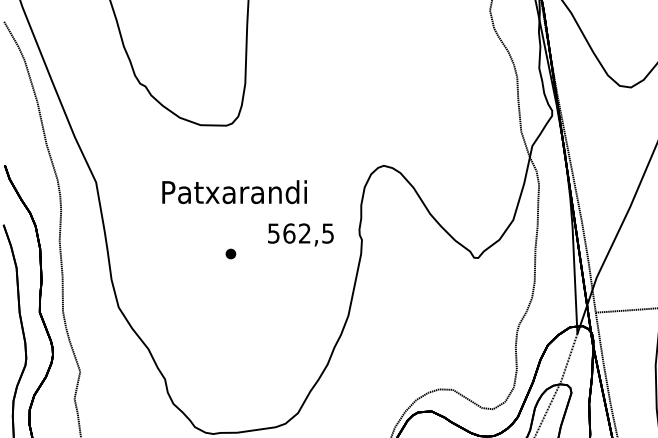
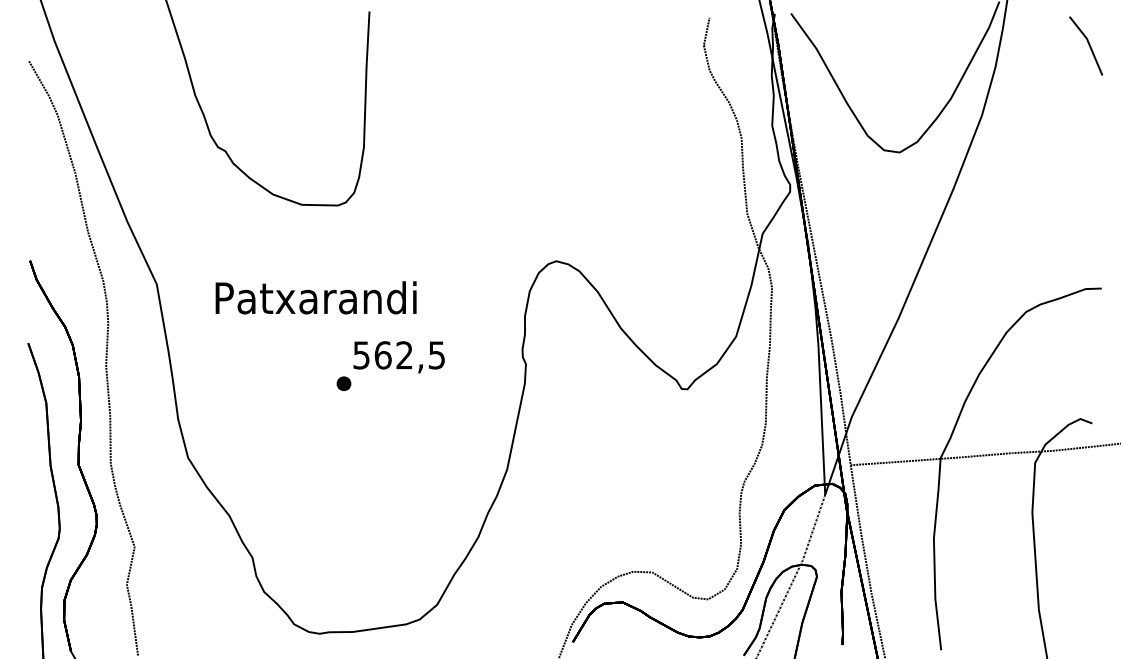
text: (234, 191) -> (315, 297), moved
text: (300, 235) -> (398, 357), moved

